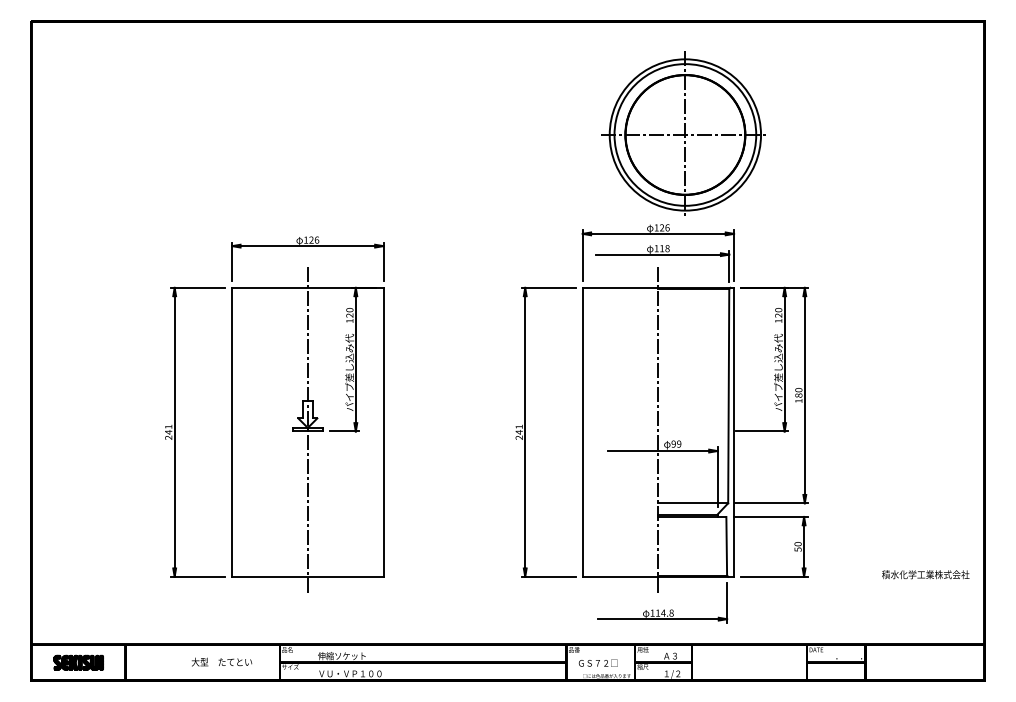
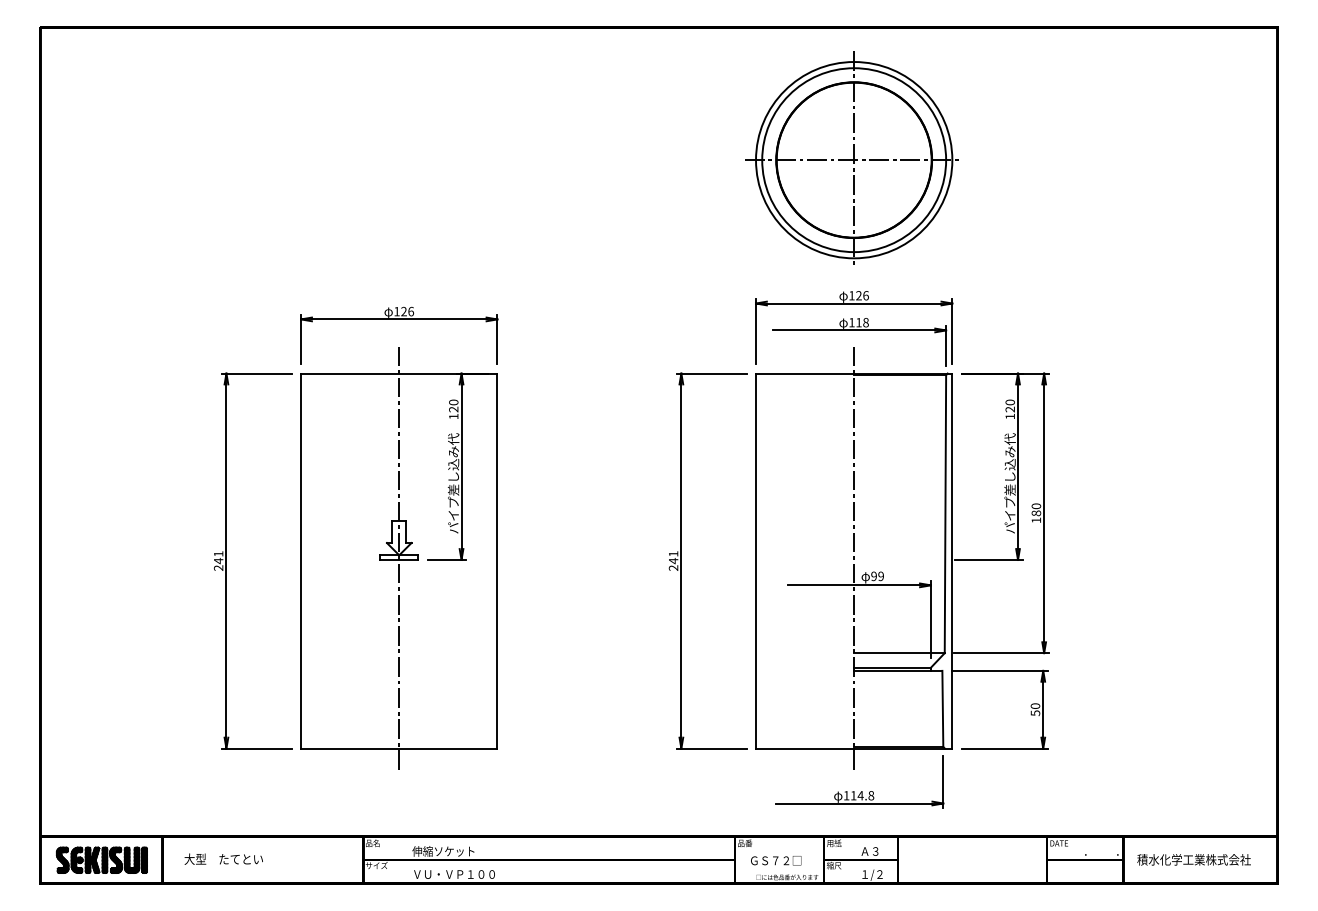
part: (683, 132) -> (851, 157), moved
text: (925, 574) -> (1193, 859), moved
text: (221, 661) -> (223, 858), moved
part: (78, 662) -> (101, 859), size x1.43

